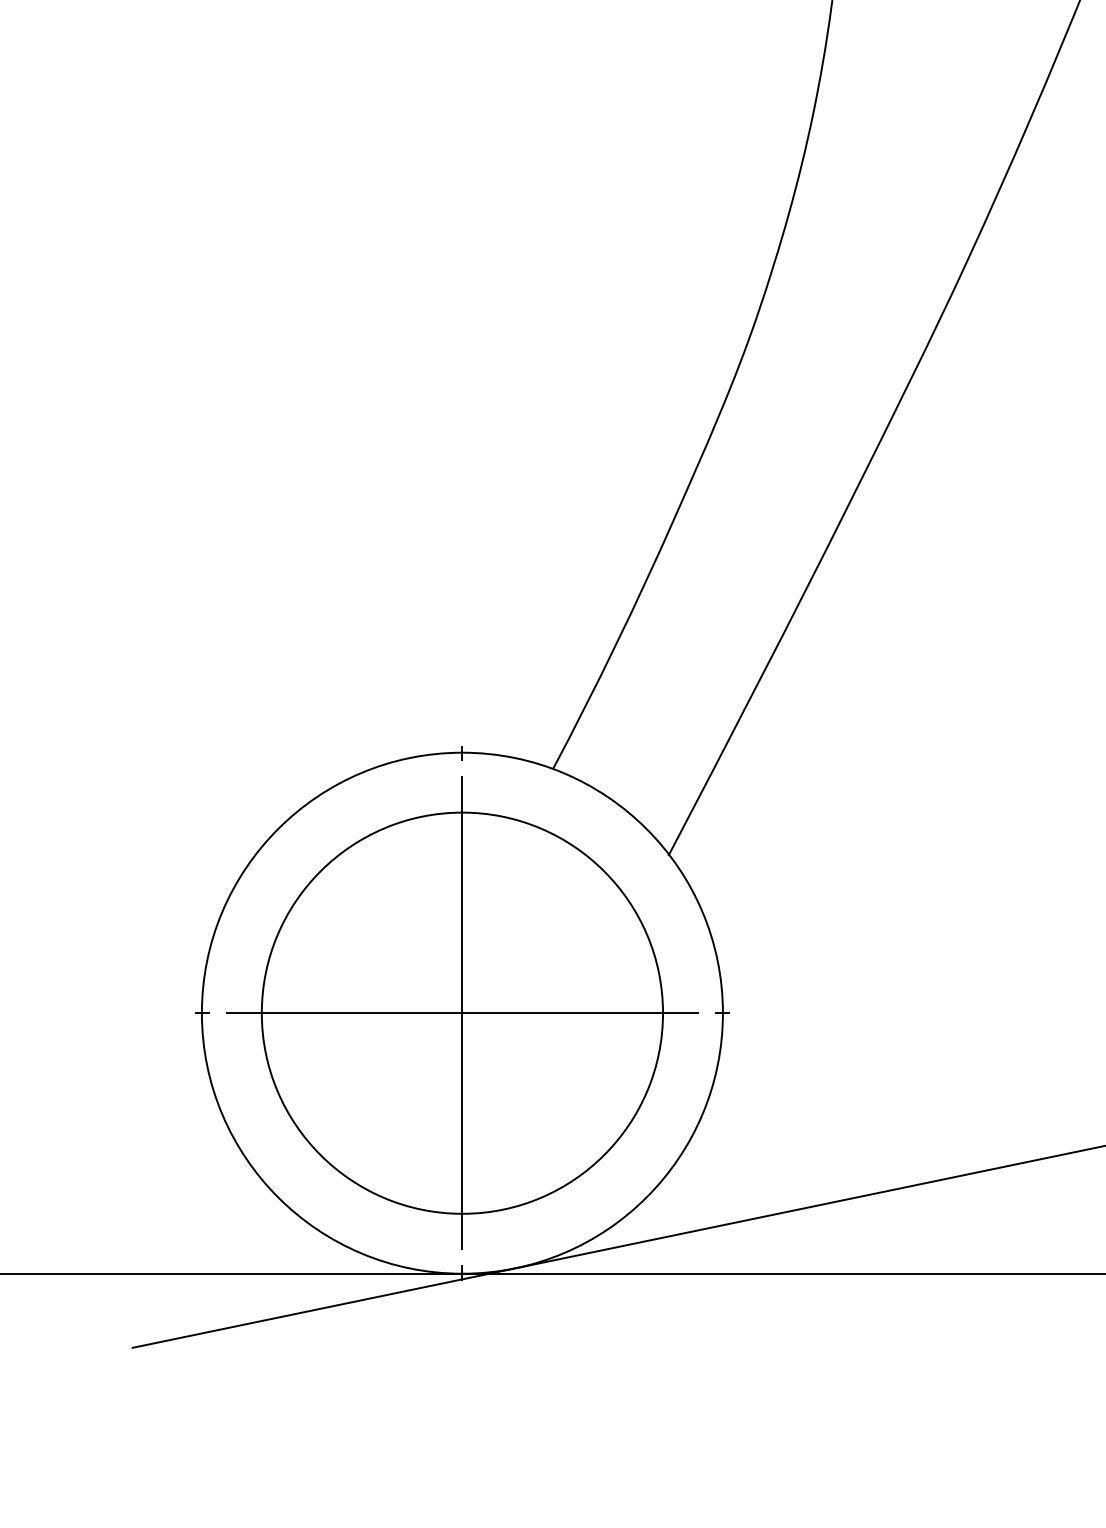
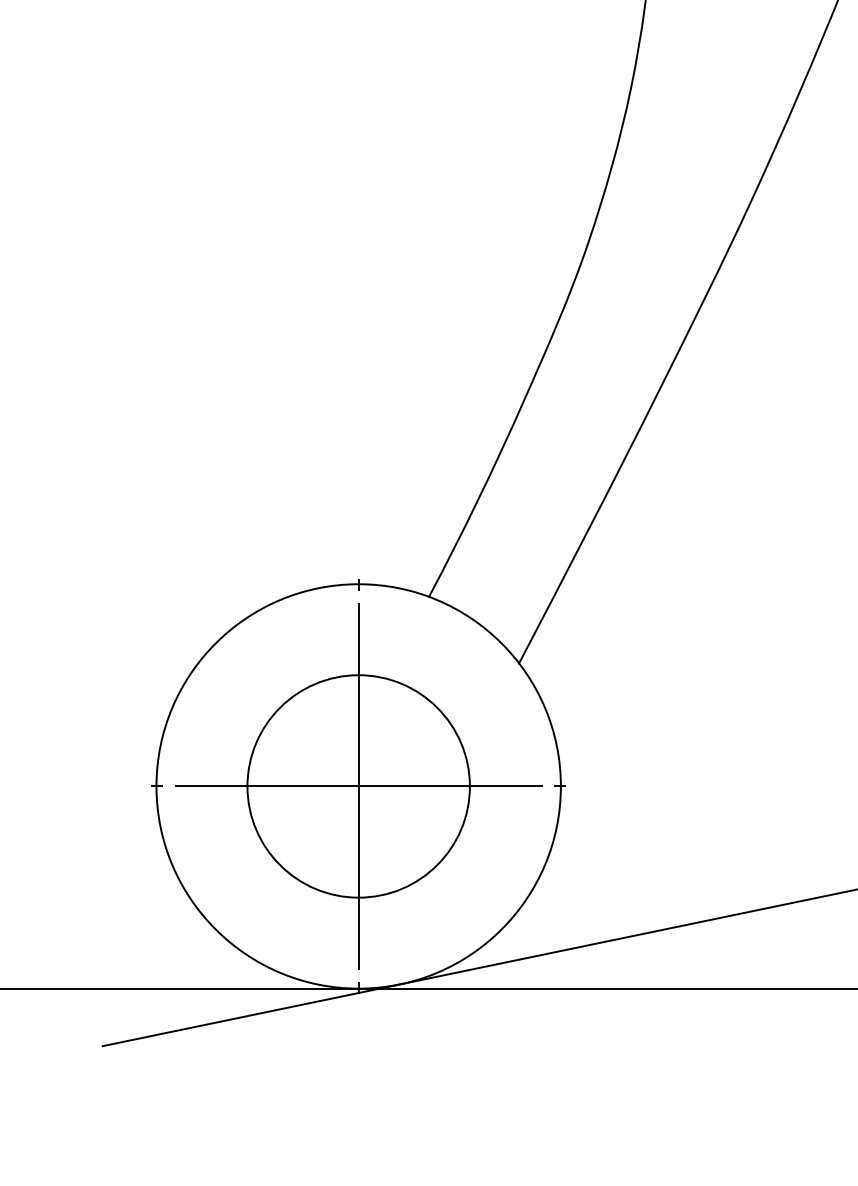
circle: (462, 1012) -> (358, 785), size x0.71

